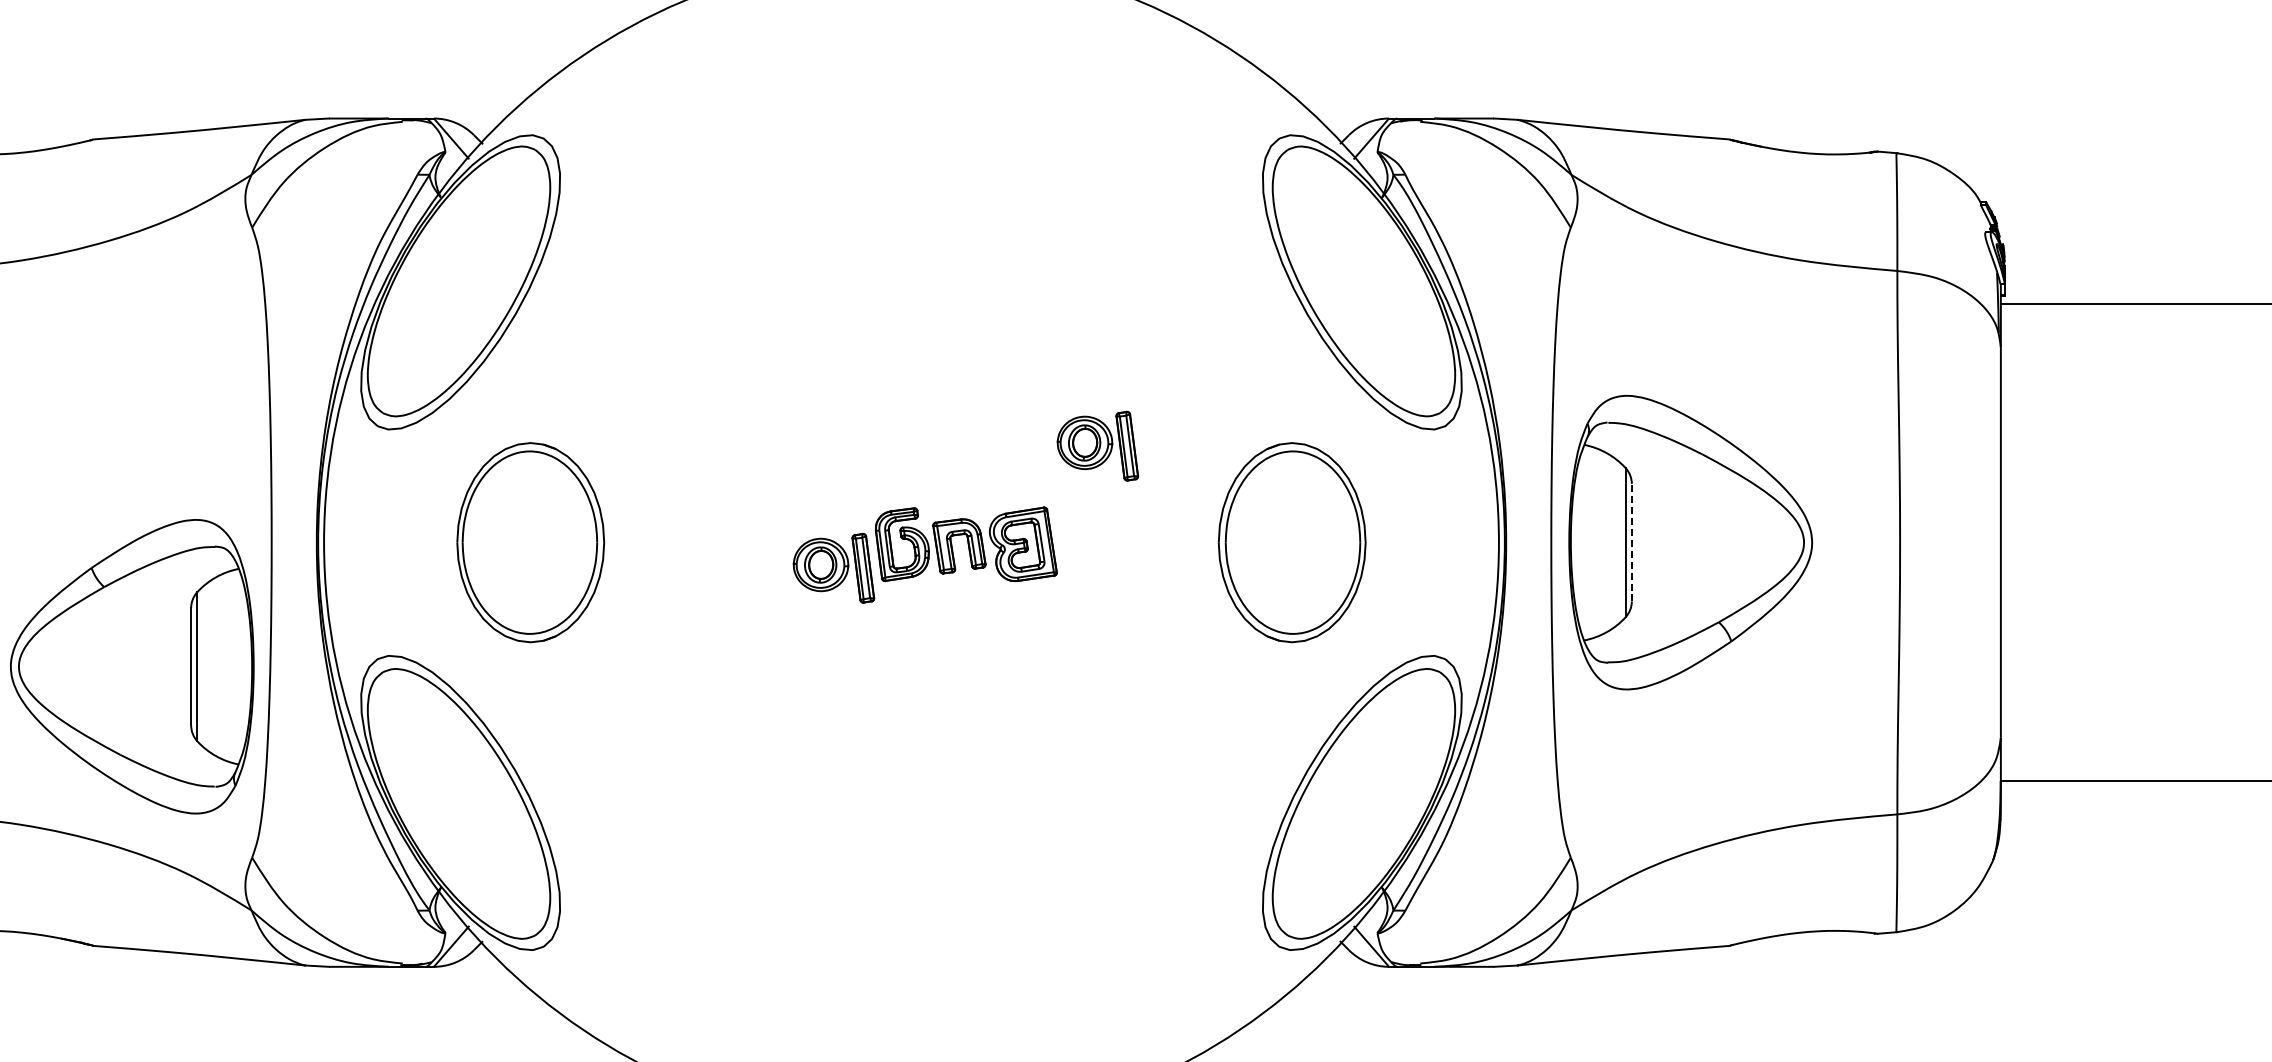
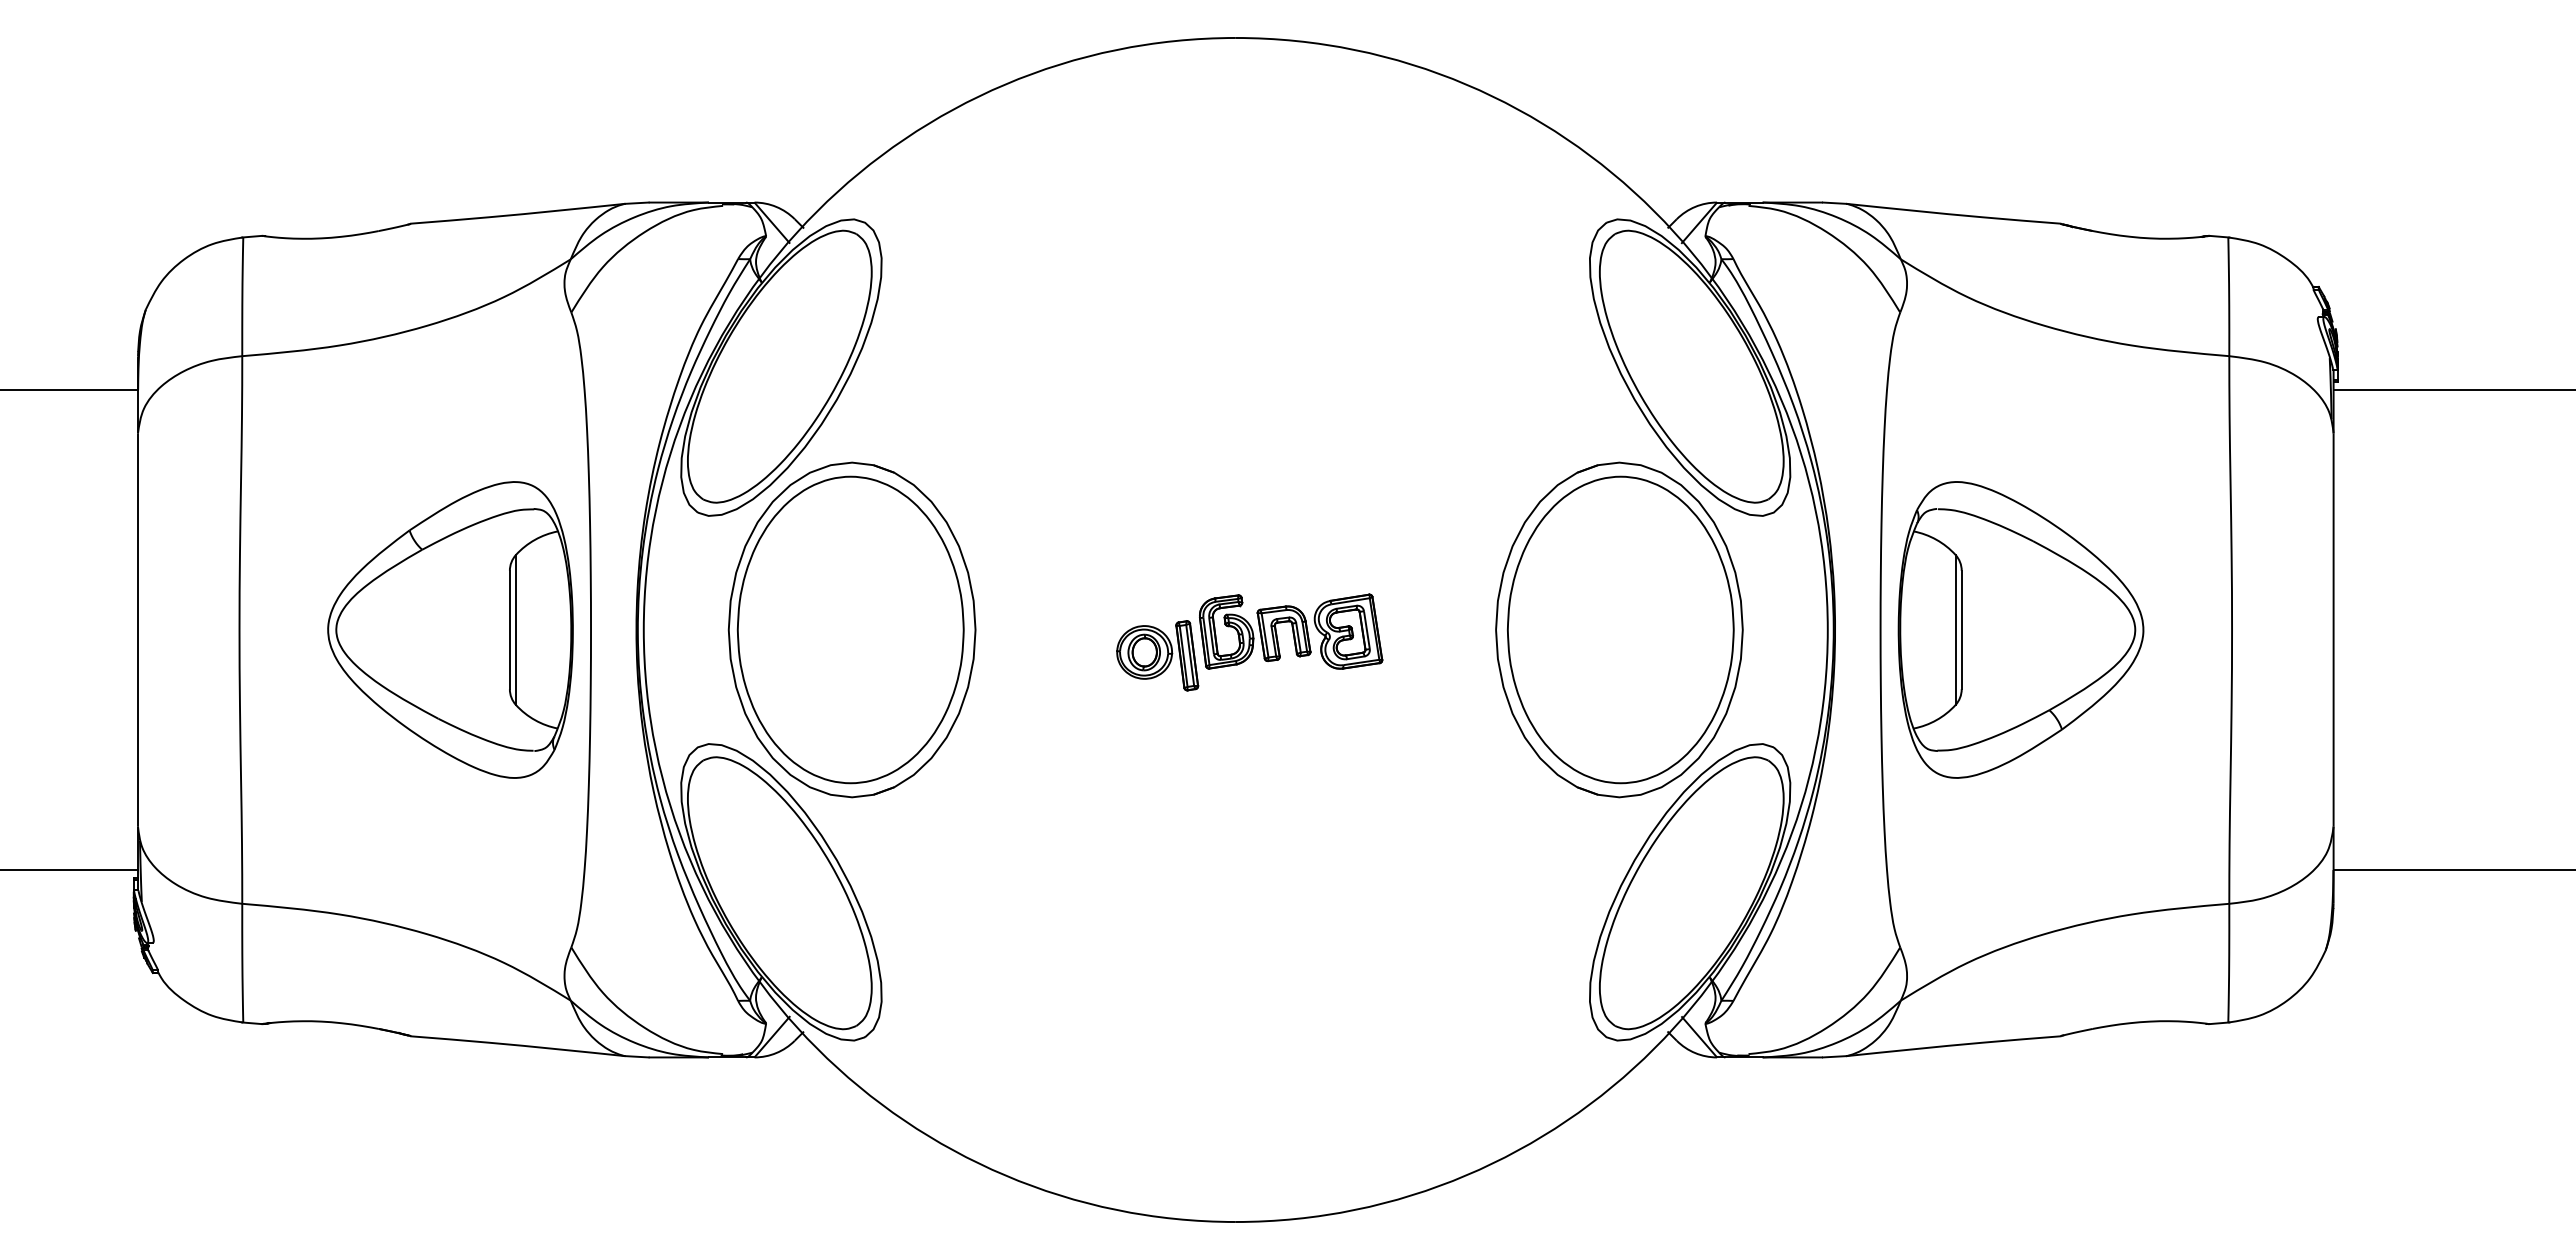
part: (1097, 445) -> (1423, 532), removed
part: (530, 542) -> (851, 629), size x1.67
part: (1292, 542) -> (1619, 629), size x1.67
line: (1631, 542) -> (1961, 629), dashed -> solid
part: (132, 666) -> (450, 629), moved

